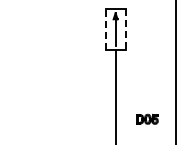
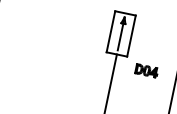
line: (105, 28) -> (111, 30), dashed -> solid
line: (125, 29) -> (131, 36), dashed -> solid
part: (146, 58) -> (146, 70), added

